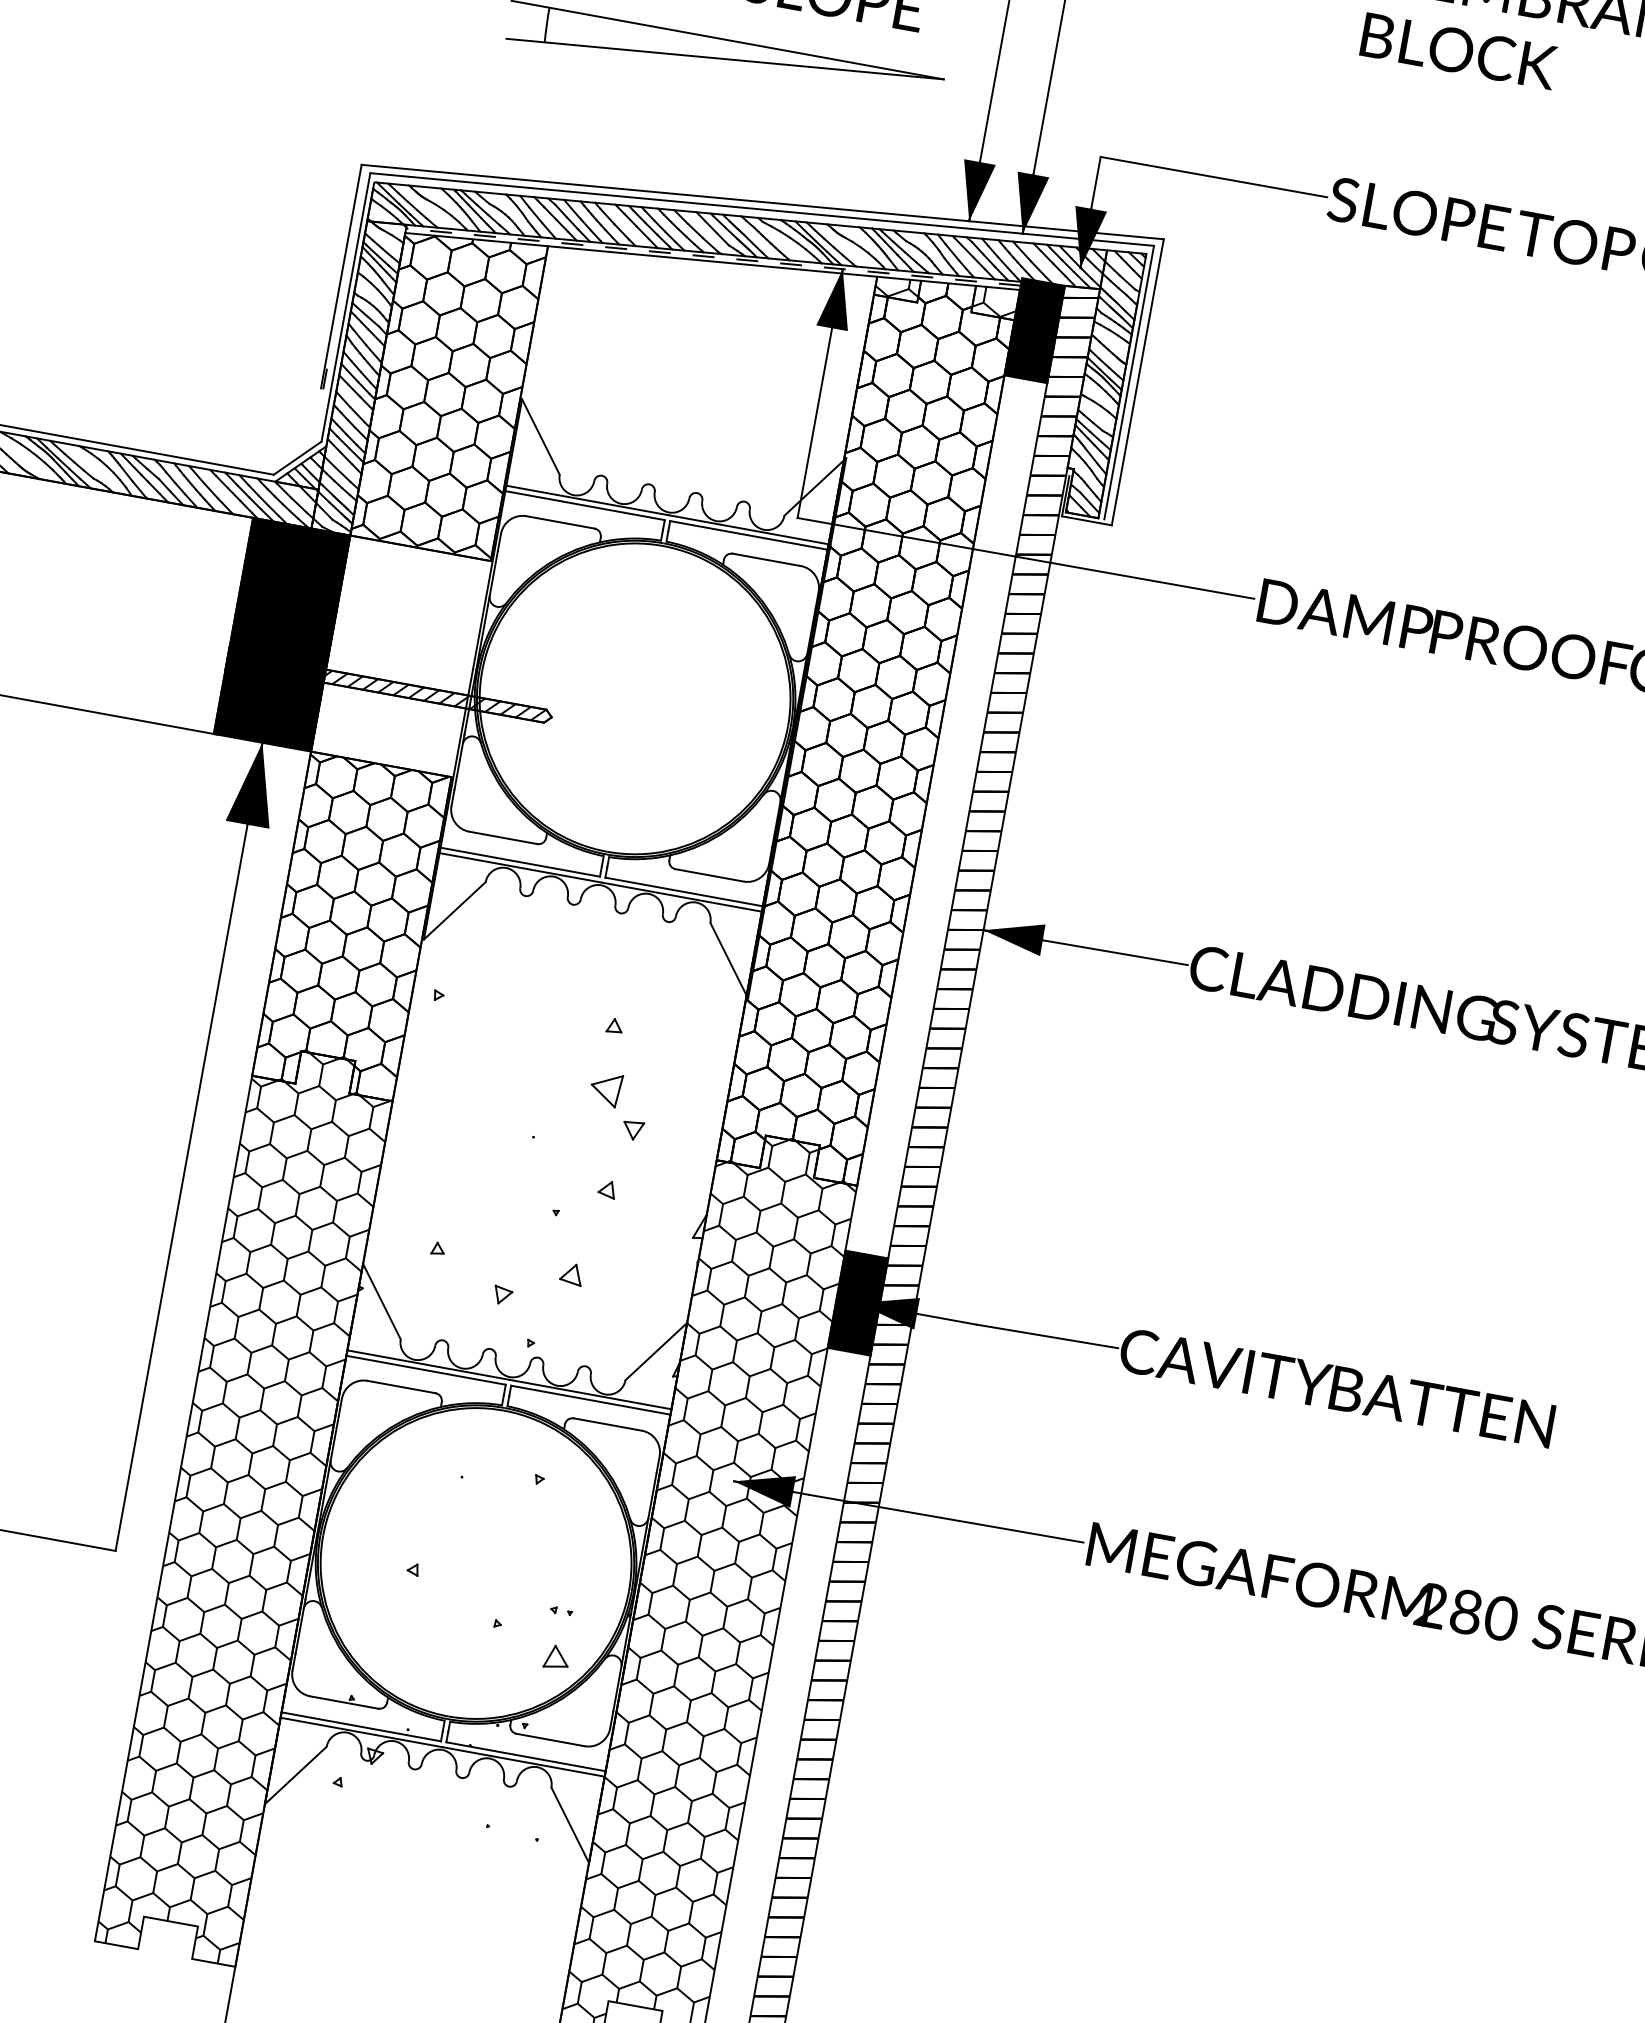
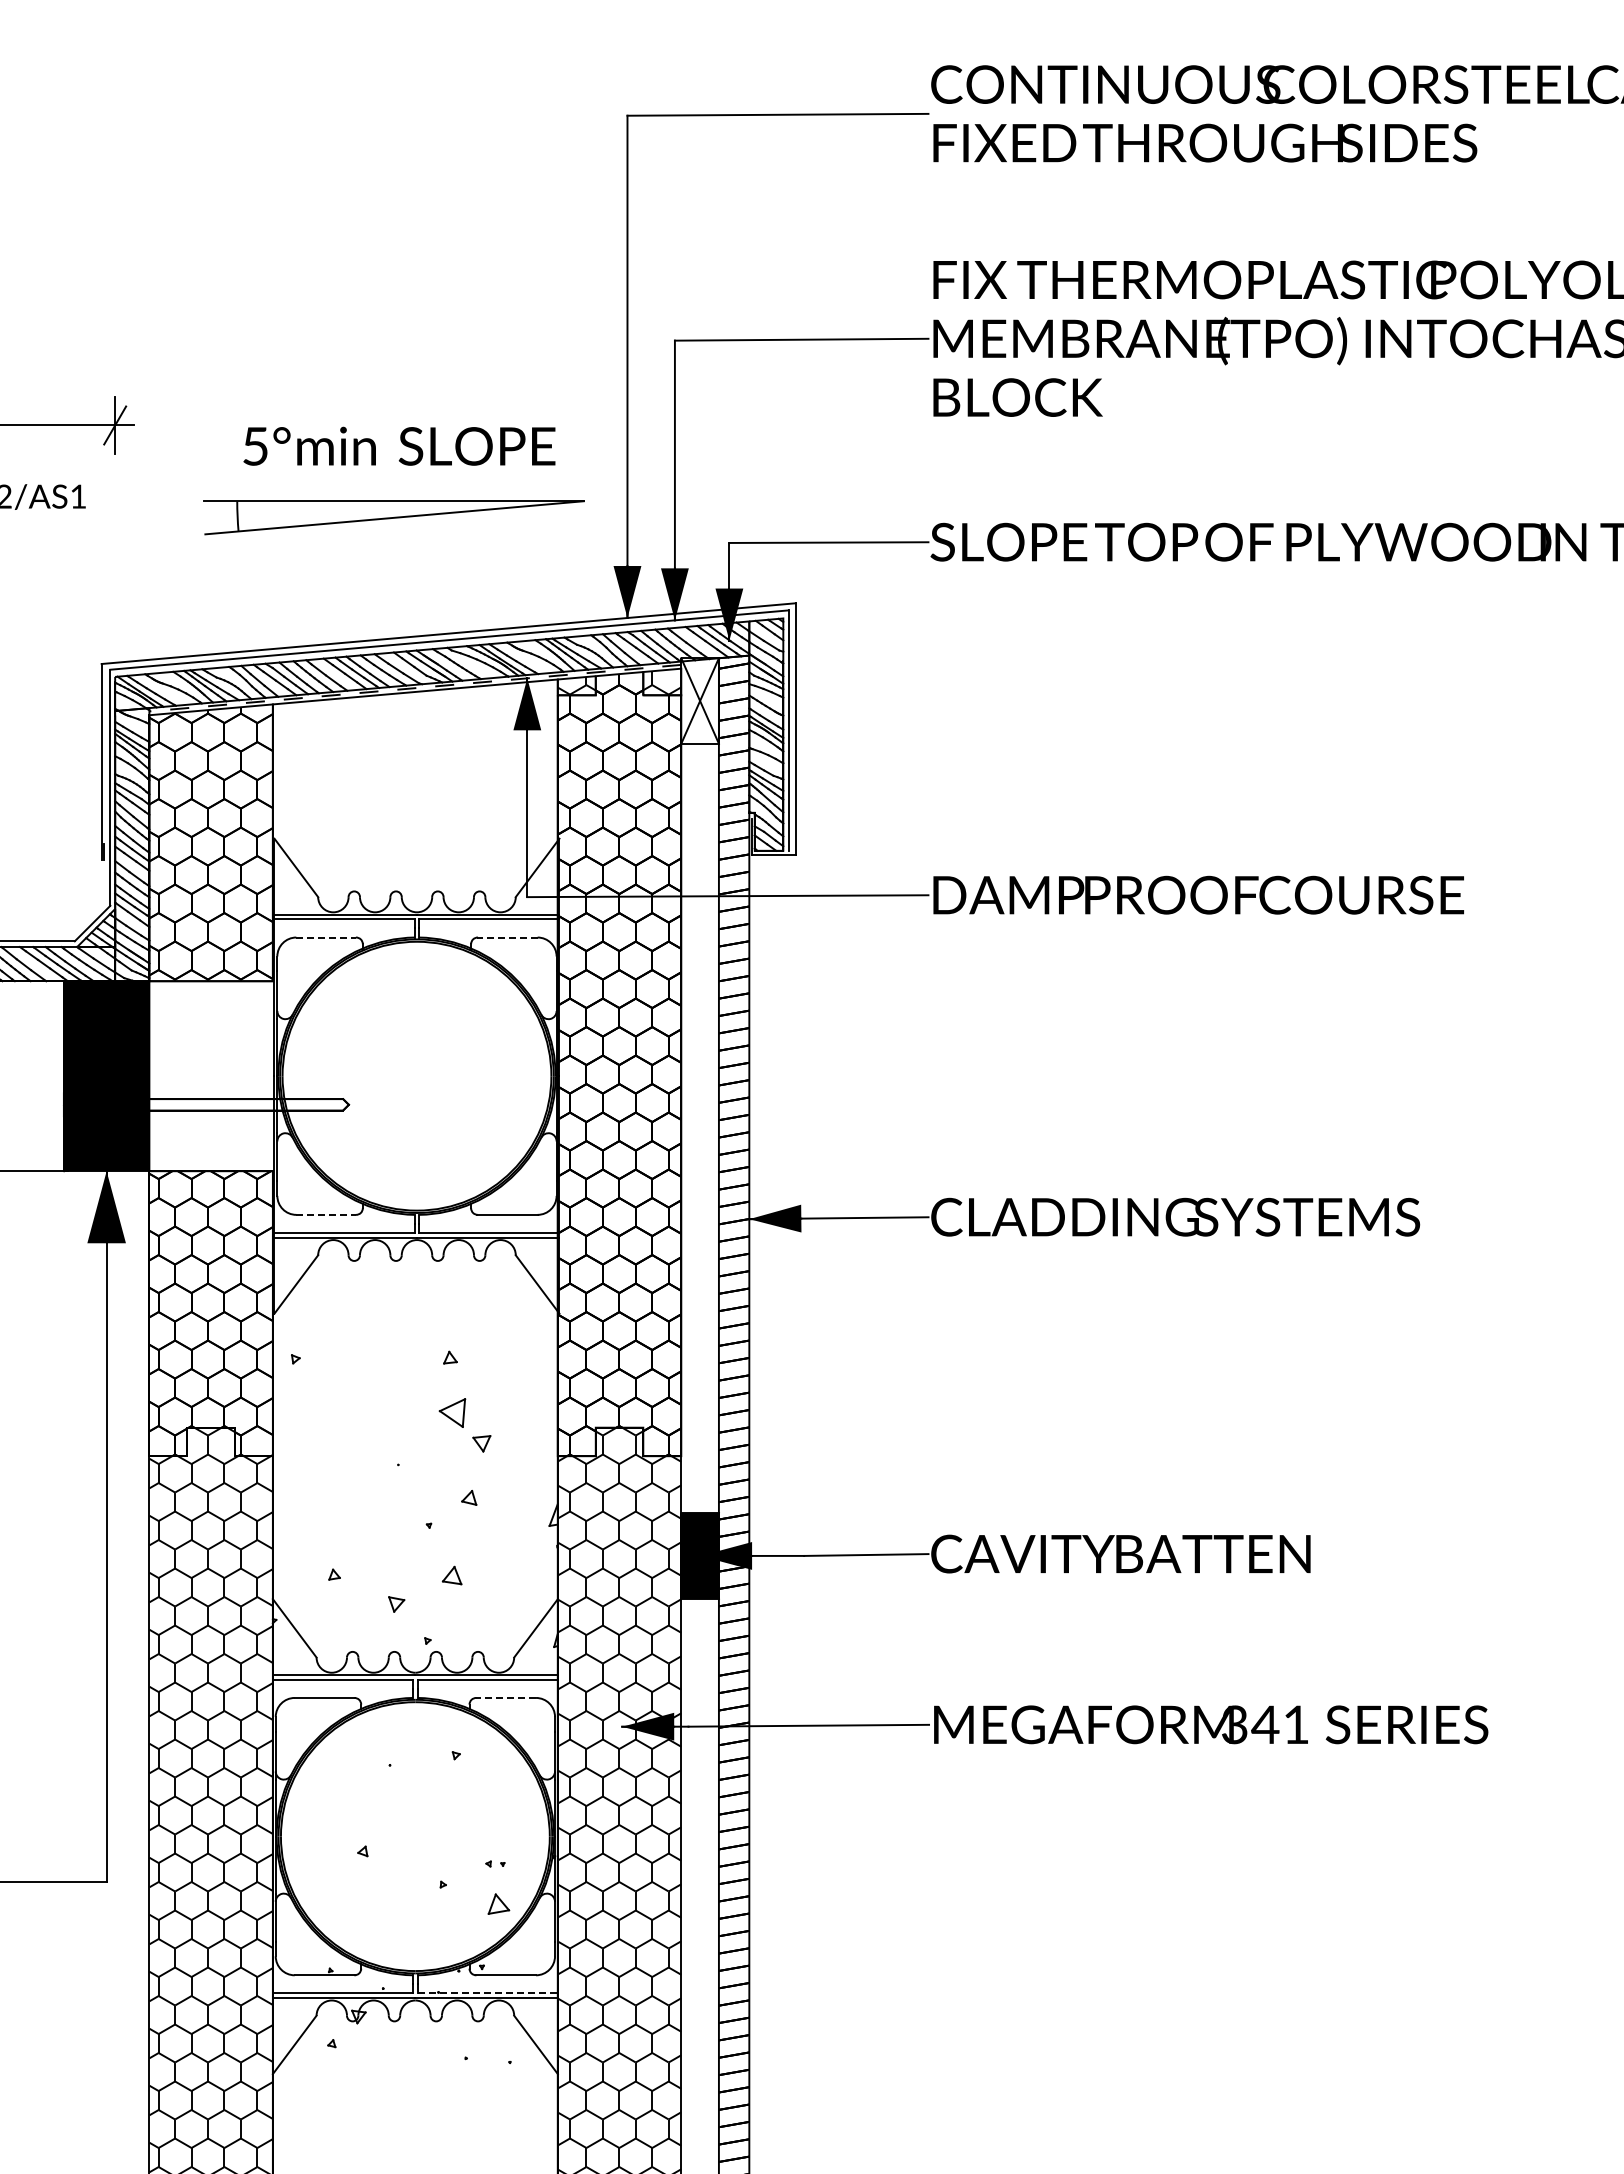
fill: (1034, 329) -> (699, 700), removed
line: (560, 522) -> (326, 937), solid -> dashed
line: (766, 559) -> (507, 937), solid -> dashed
hatch: (431, 695) -> (243, 1104), removed
line: (503, 837) -> (326, 1214), solid -> dashed
line: (607, 1423) -> (505, 1697), solid -> dashed
text: (1467, 1611) -> (1266, 1724), 280 -> 341
line: (526, 1757) -> (488, 1993), solid -> dashed

